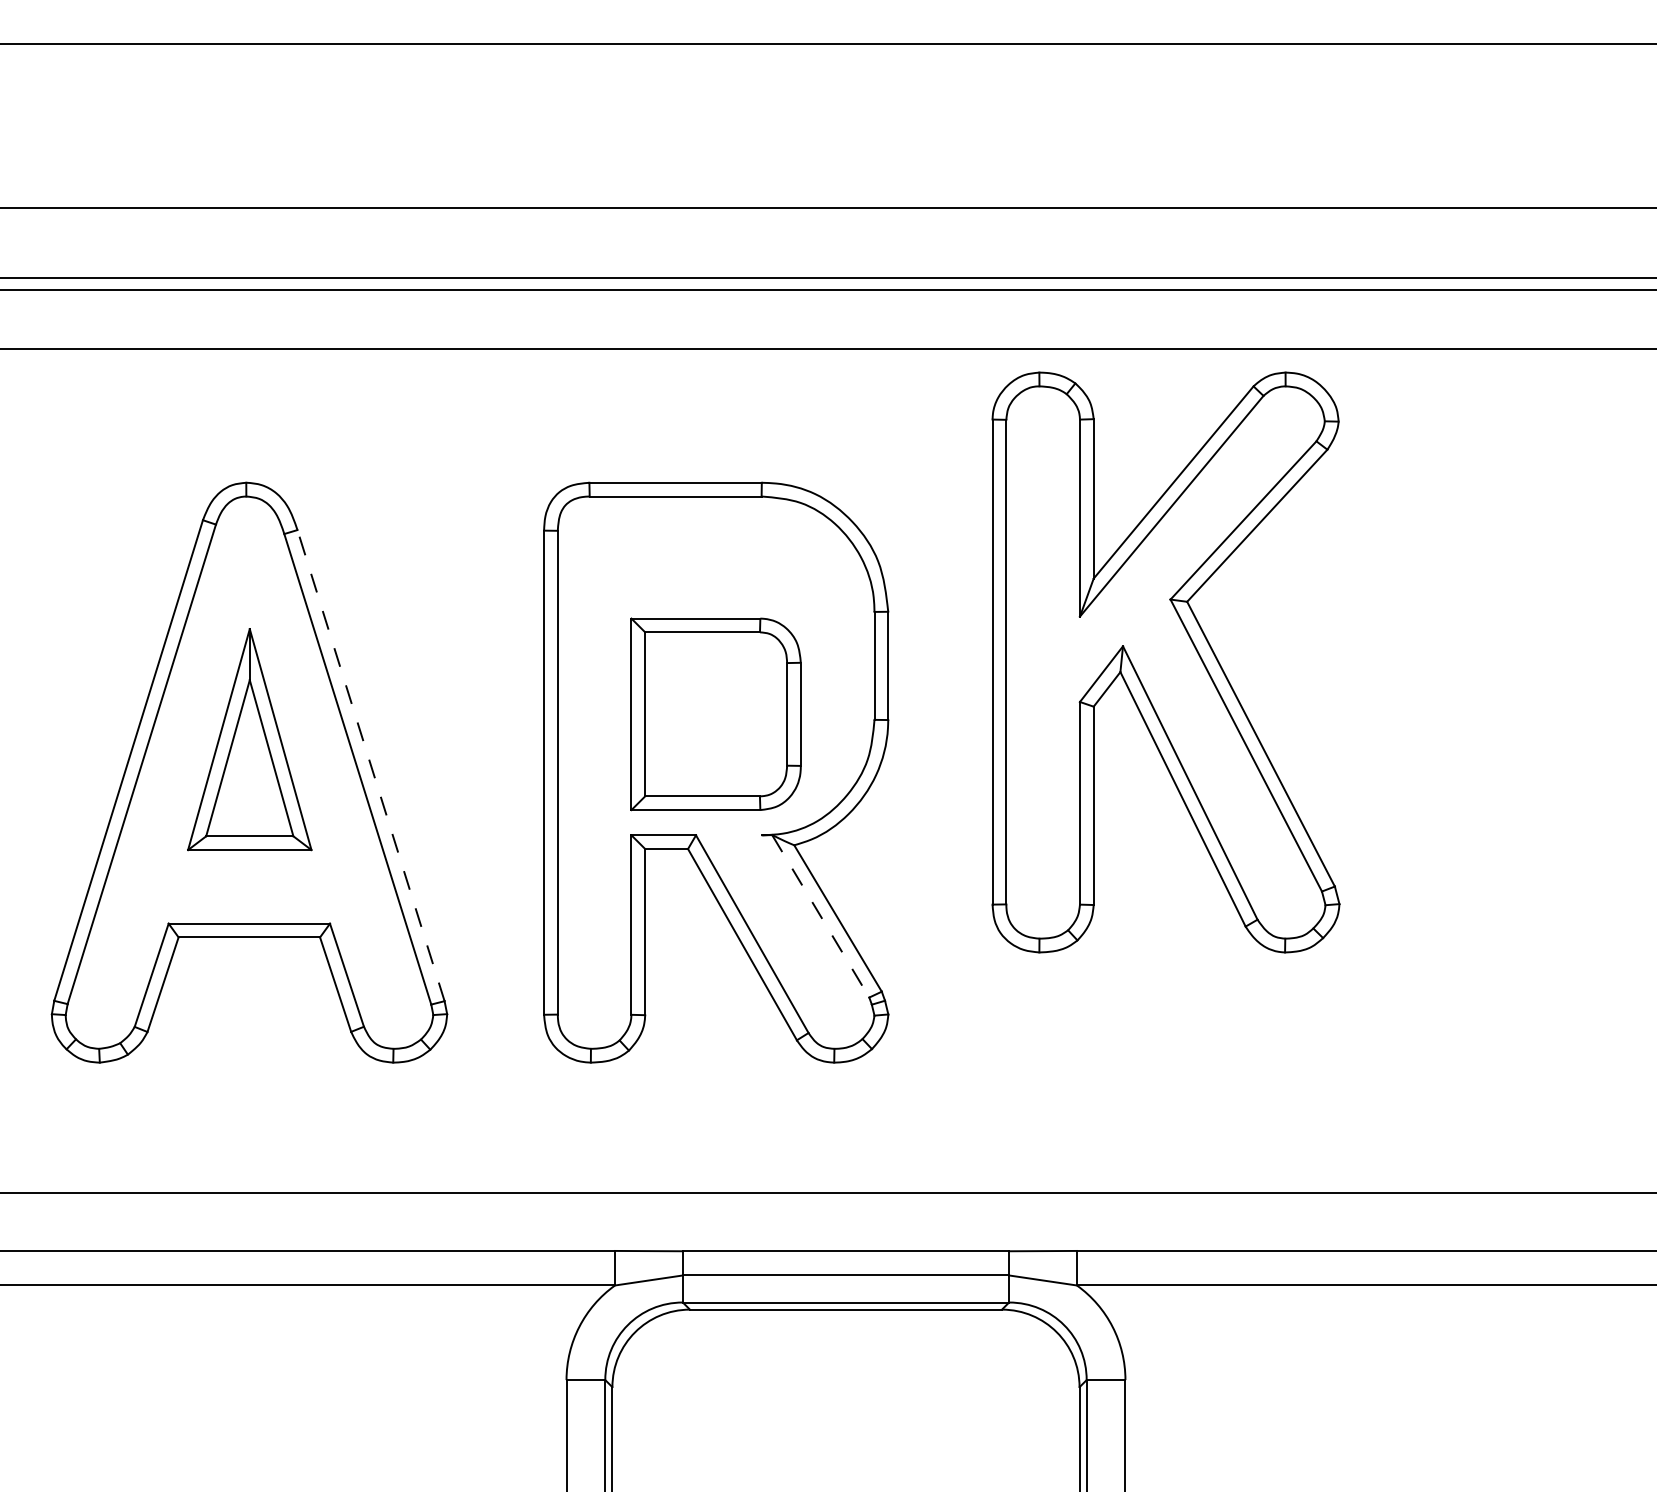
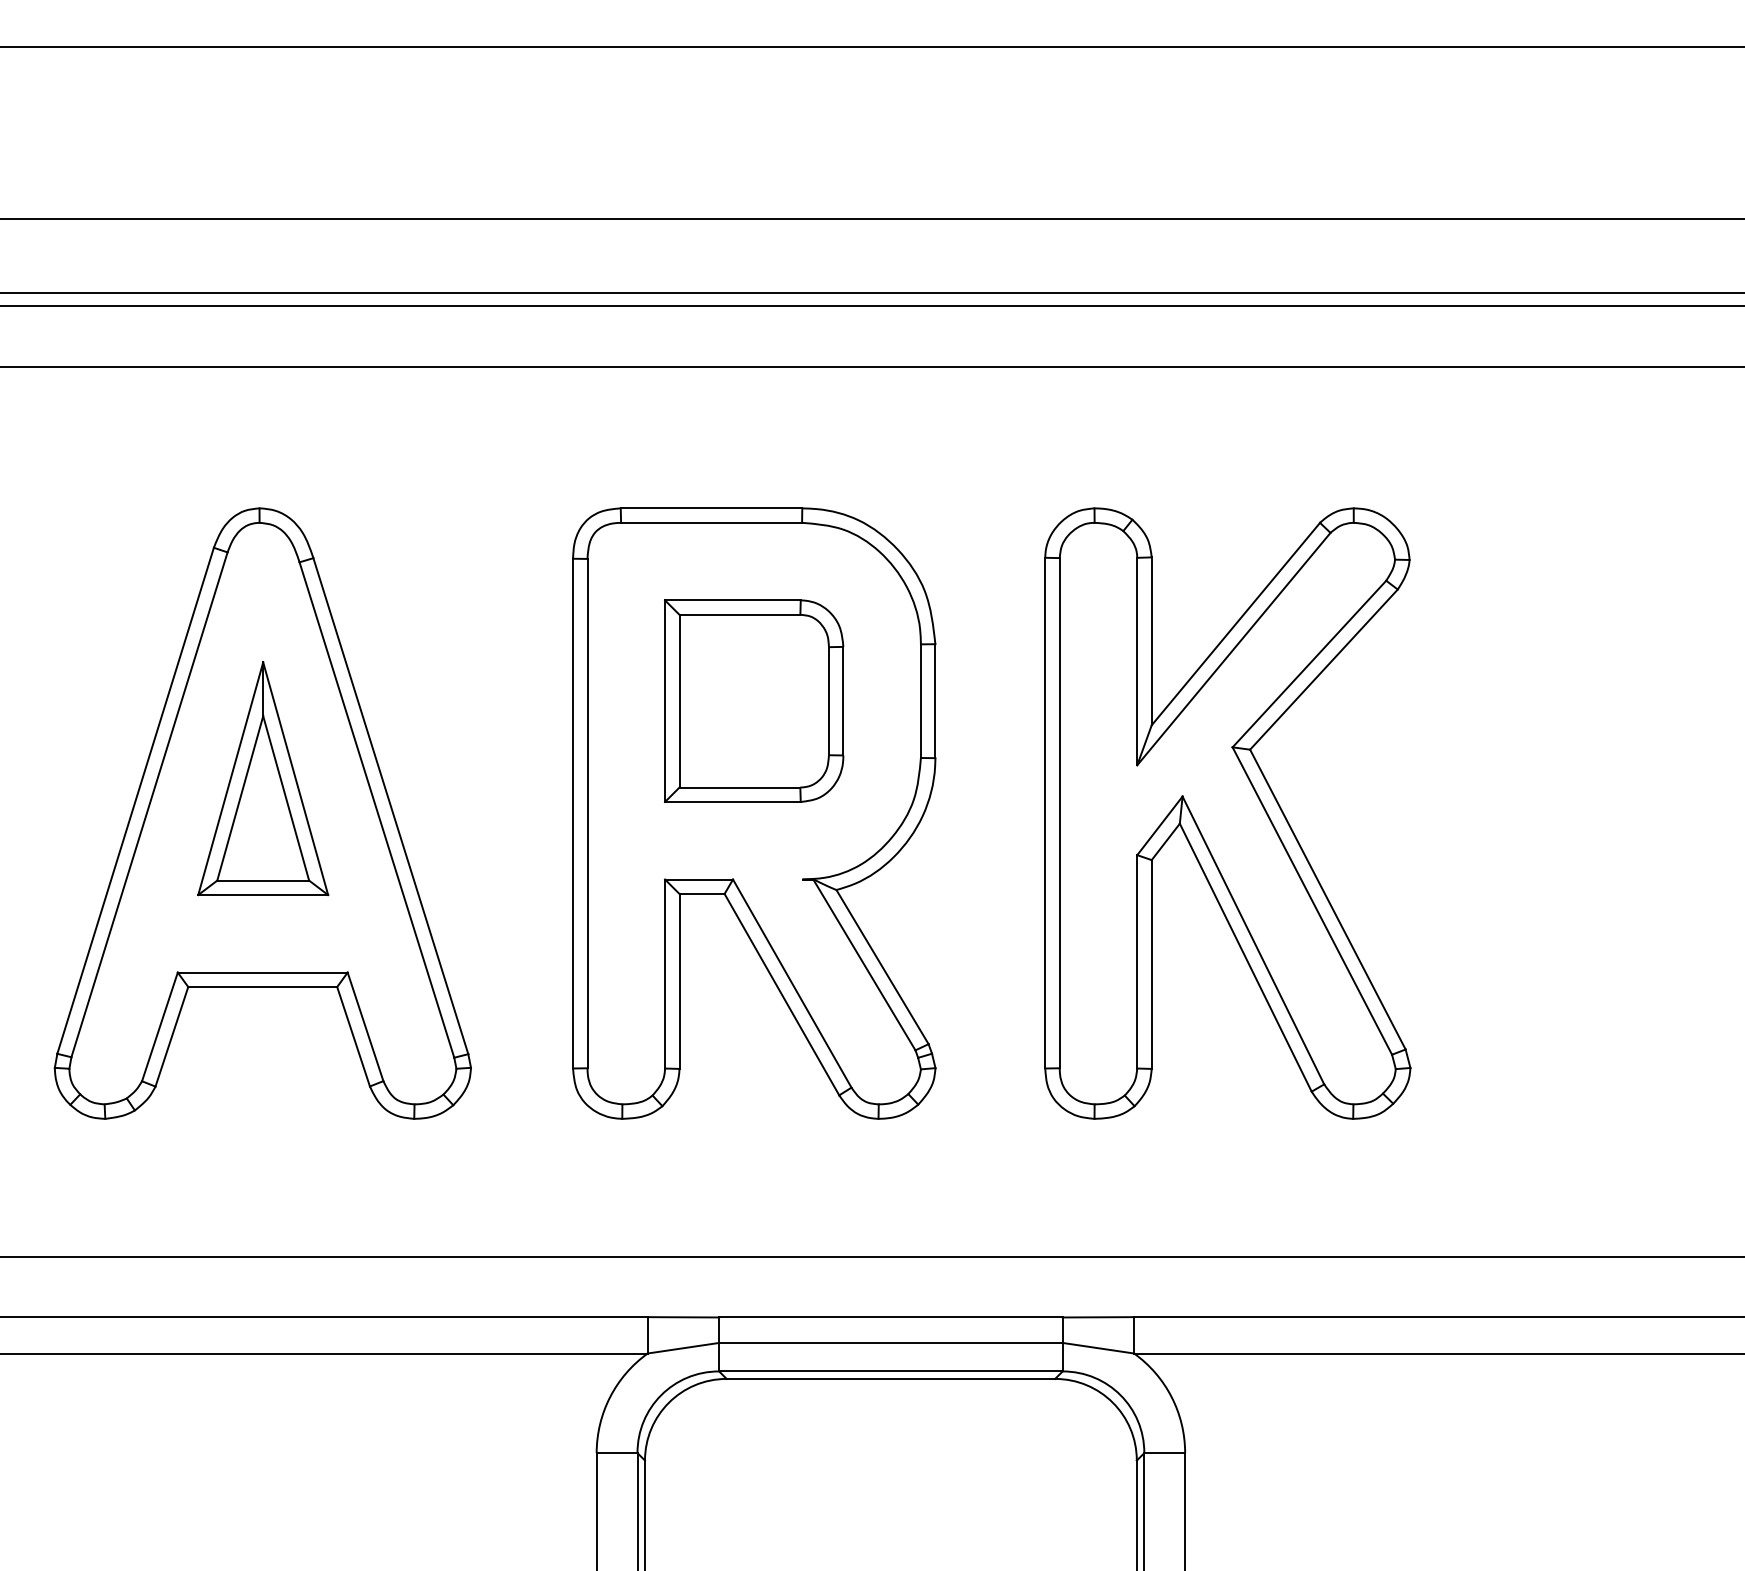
part: (1165, 662) -> (1227, 813), moved
part: (716, 713) -> (754, 700), moved
line: (370, 765) -> (390, 806), dashed -> solid
line: (820, 916) -> (864, 964), dashed -> solid

